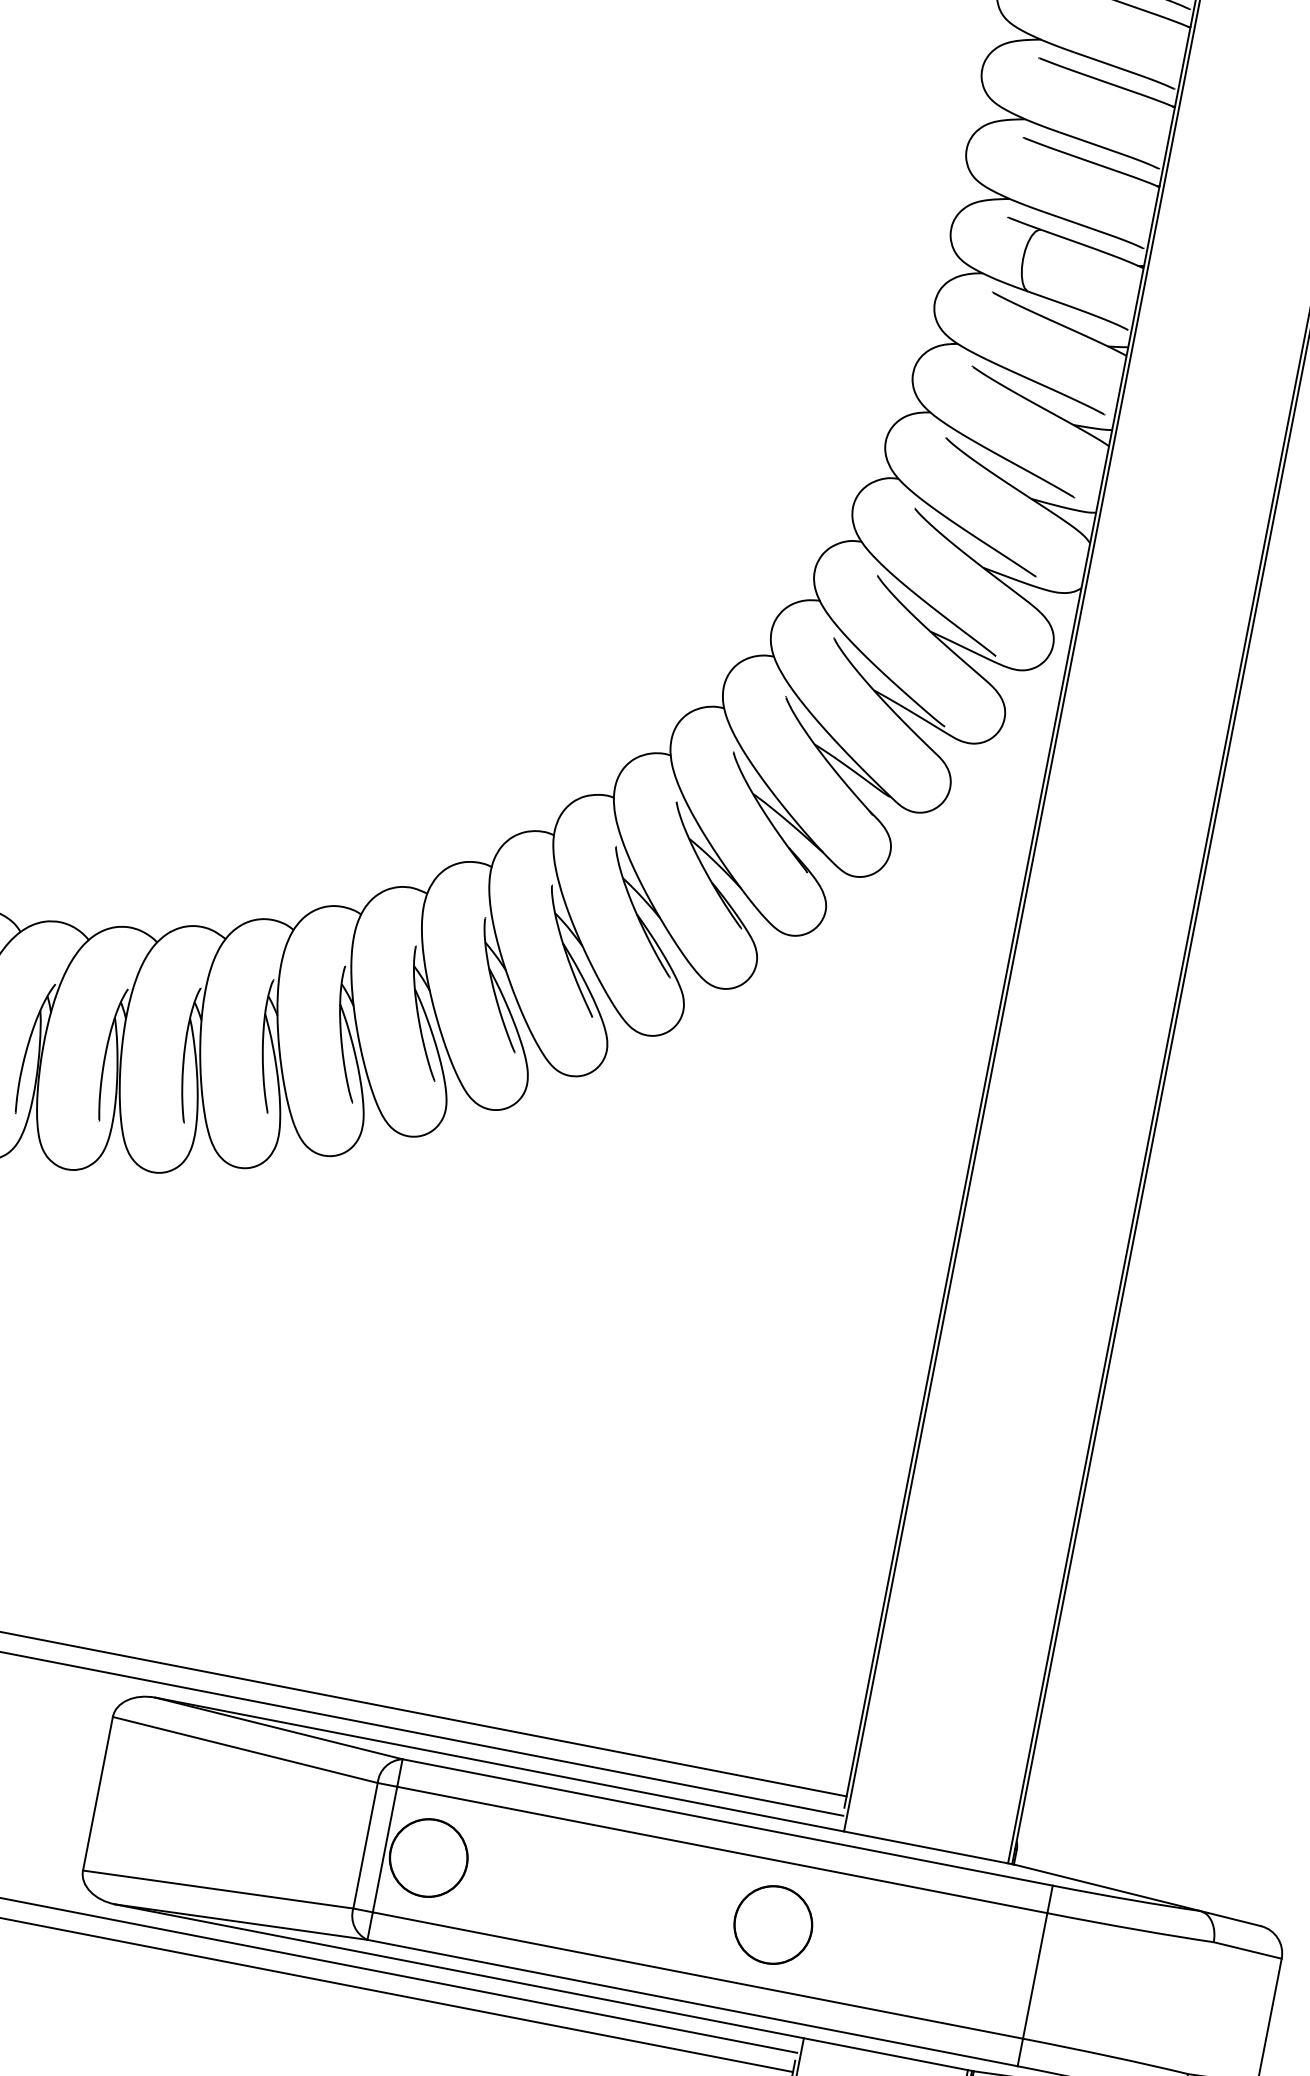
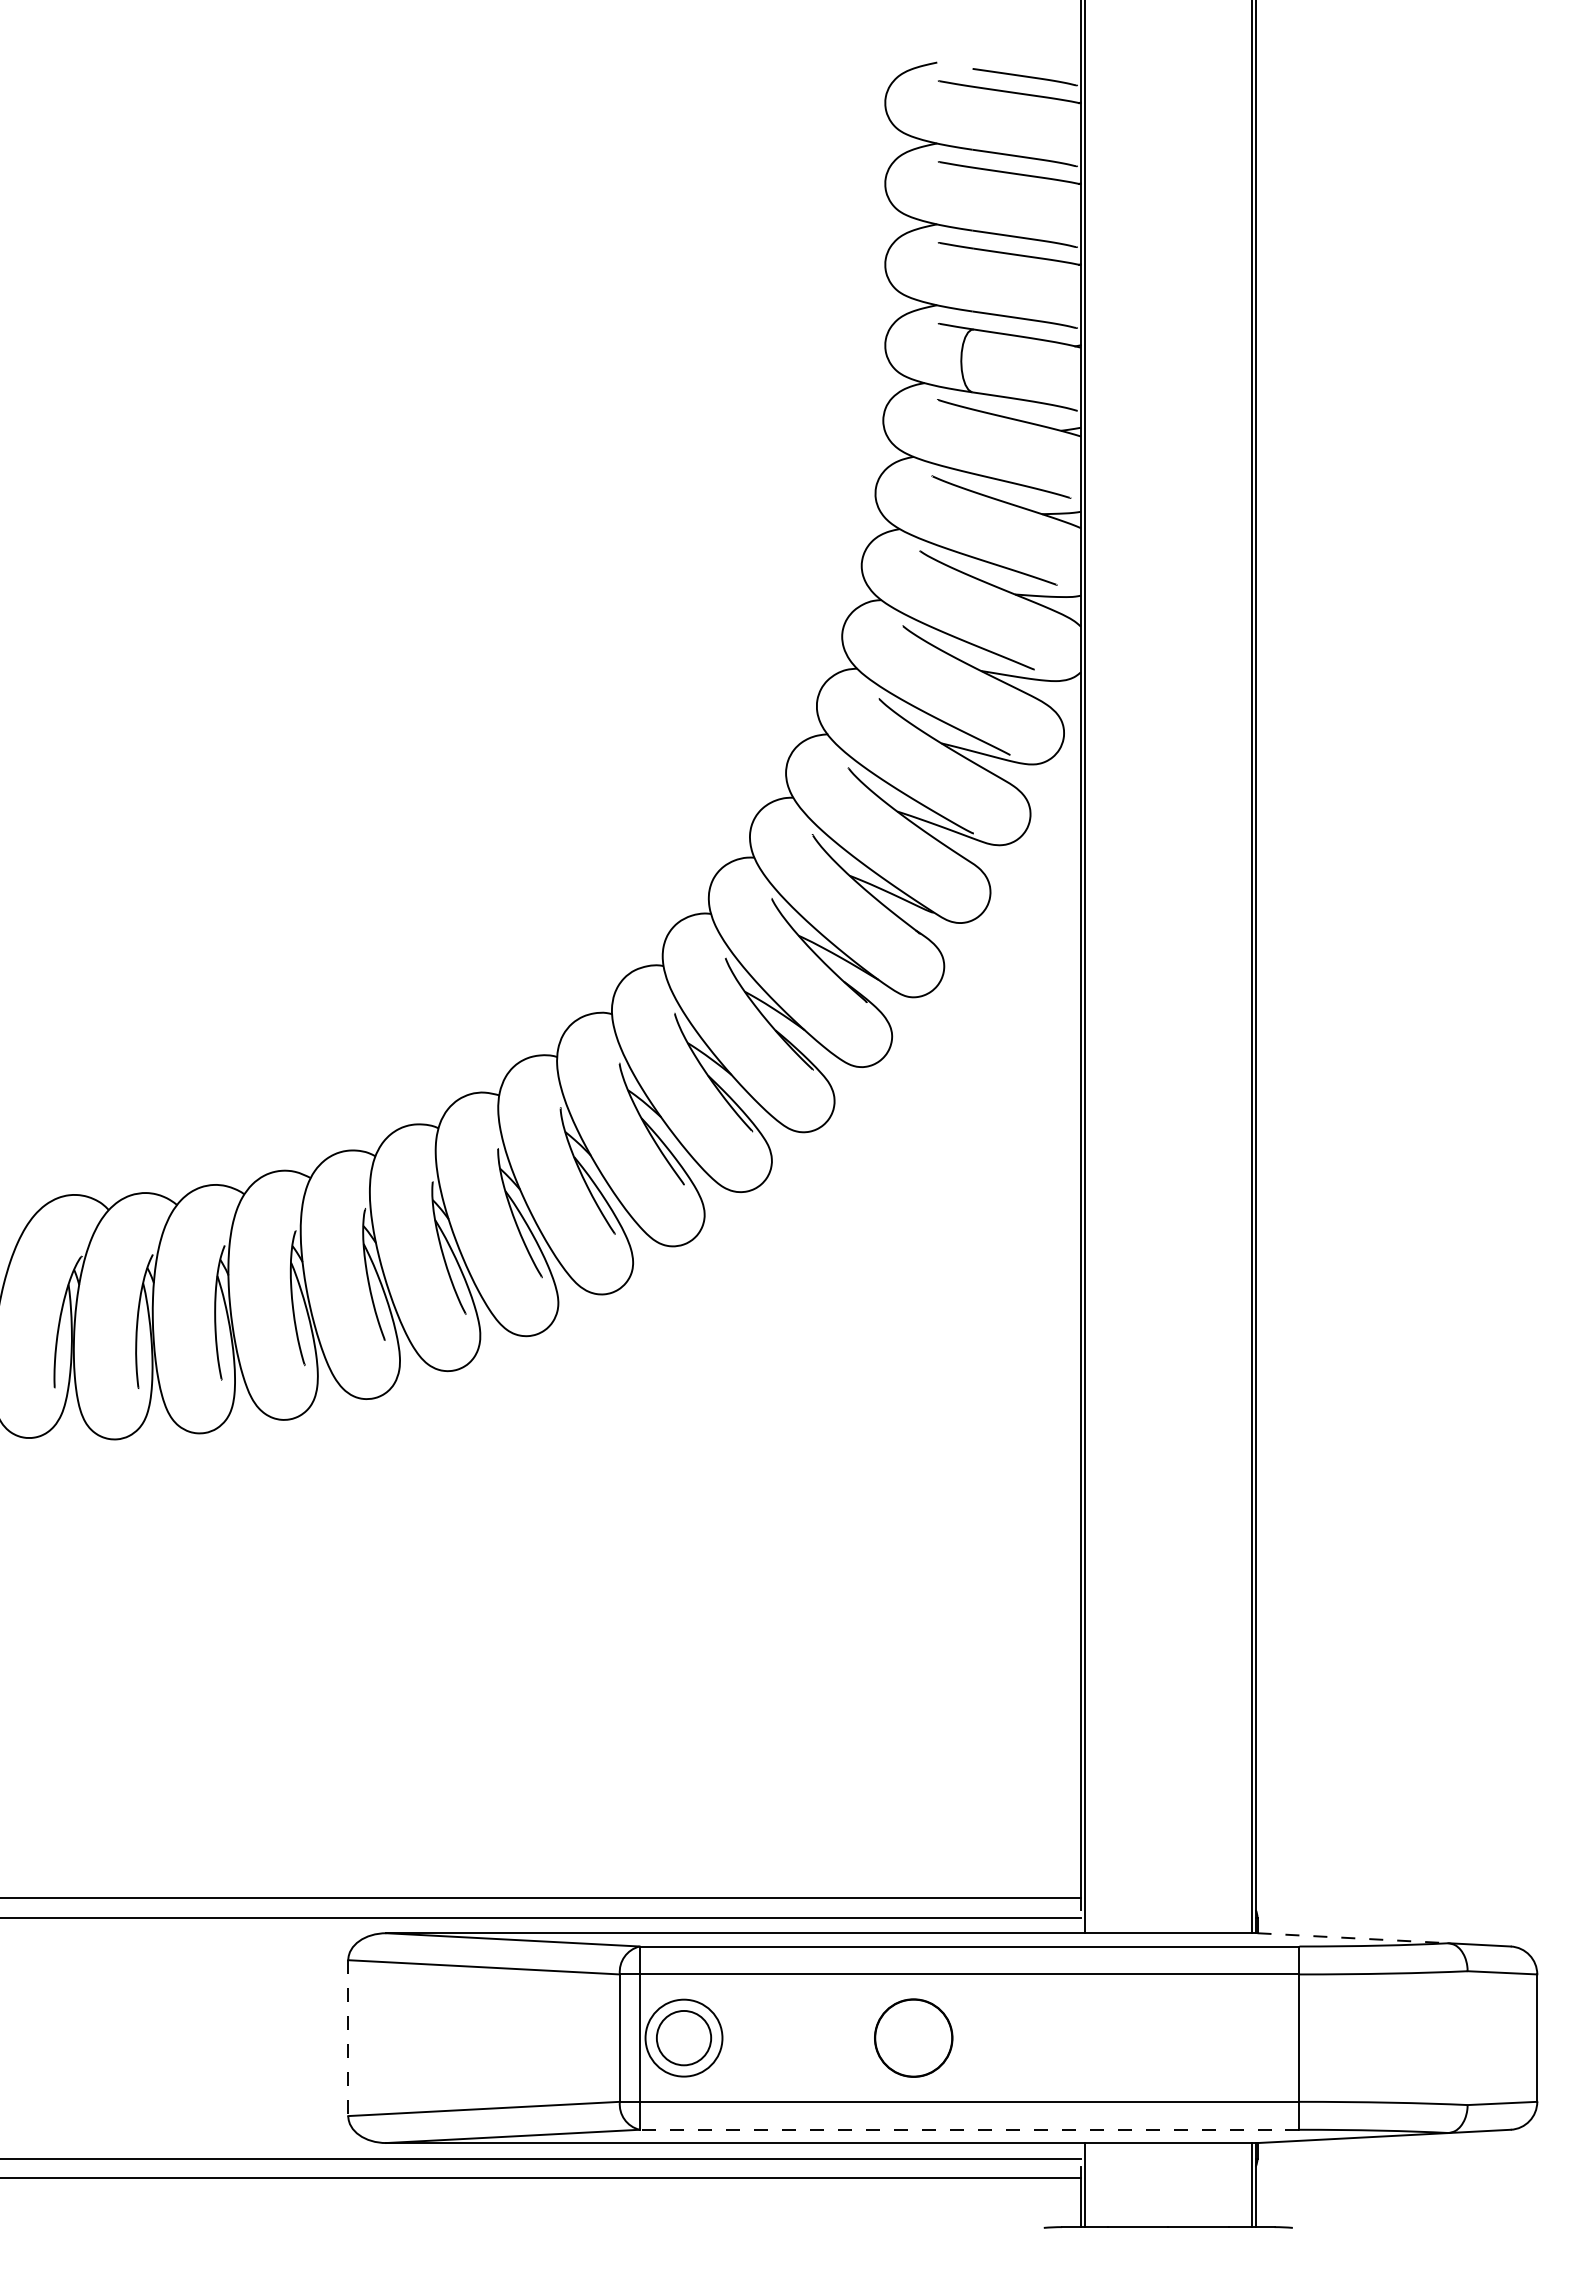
line: (98, 1794) -> (348, 2038), solid -> dashed
circle: (428, 1857) -> (683, 2037), size x0.7
line: (1107, 1888) -> (1353, 1938), solid -> dashed
circle: (773, 1924) -> (913, 2037), moved
line: (692, 2002) -> (969, 2129), solid -> dashed

